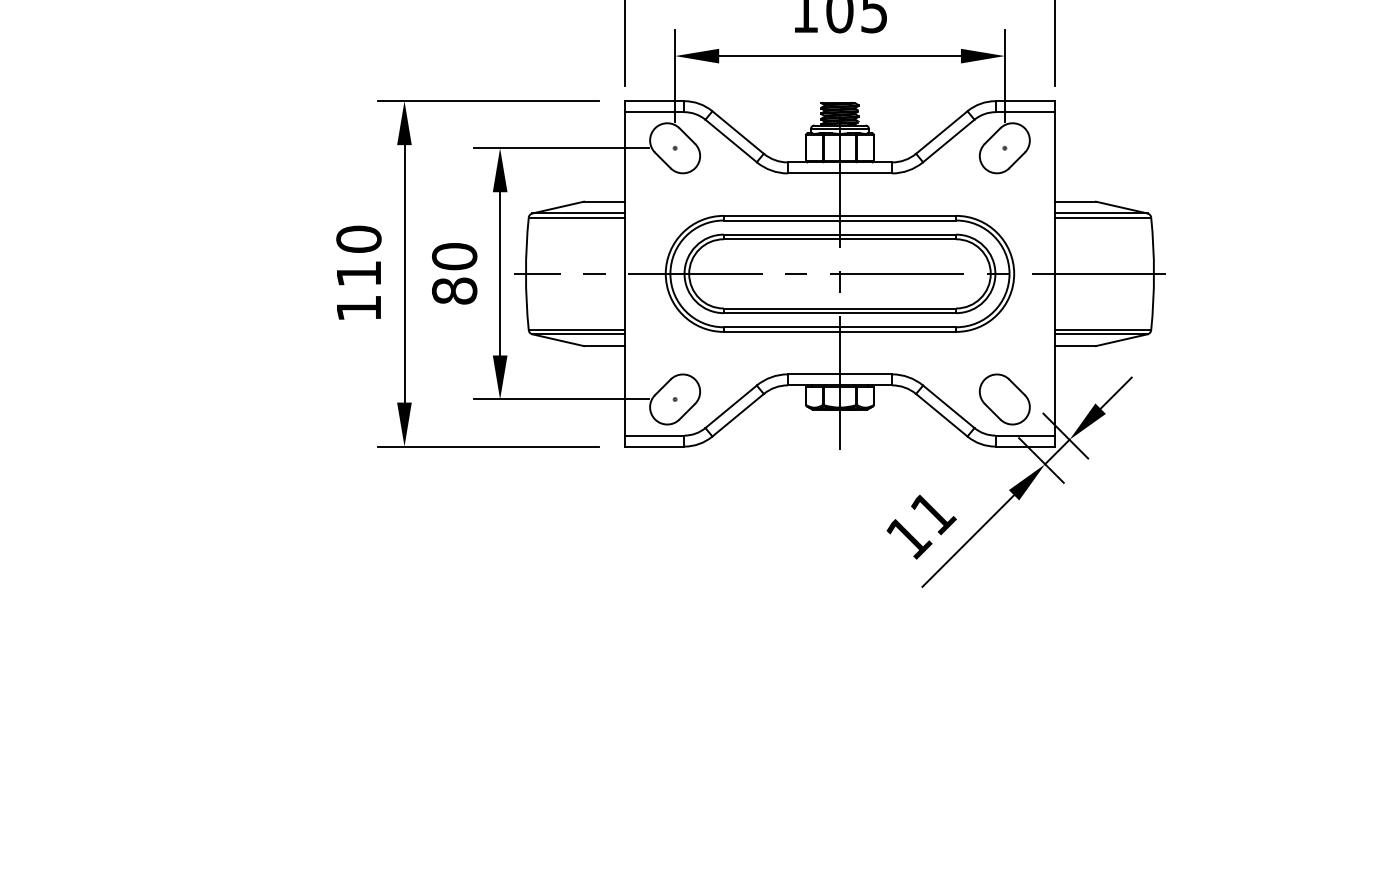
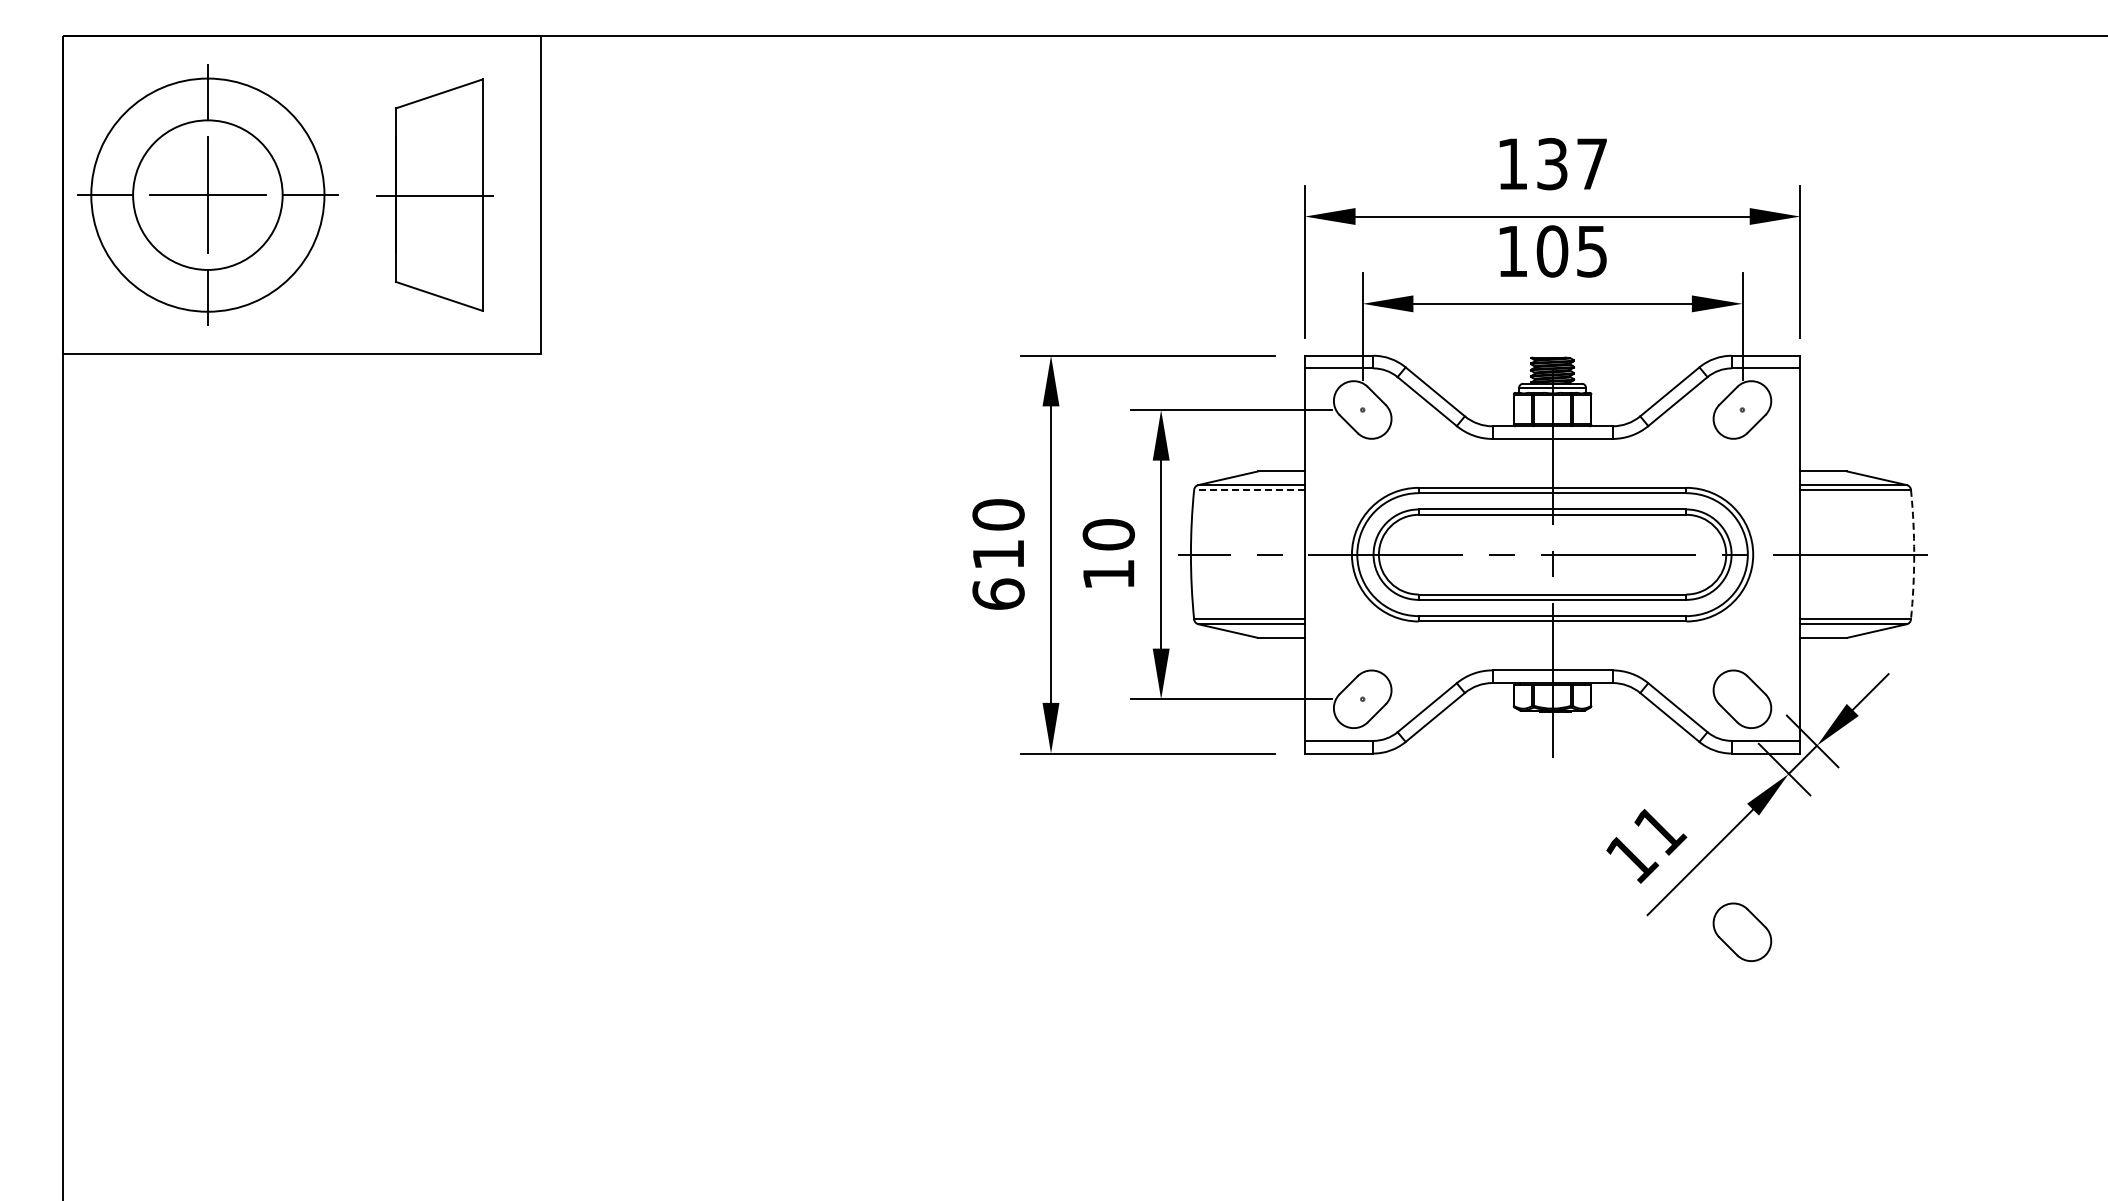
line: (576, 217) -> (1249, 489), solid -> dashed
arc: (1154, 273) -> (1914, 554), solid -> dashed
text: (454, 291) -> (1108, 574), 80 -> 10
text: (358, 307) -> (998, 593), 110 -> 610
part: (1004, 601) -> (1742, 931), added

